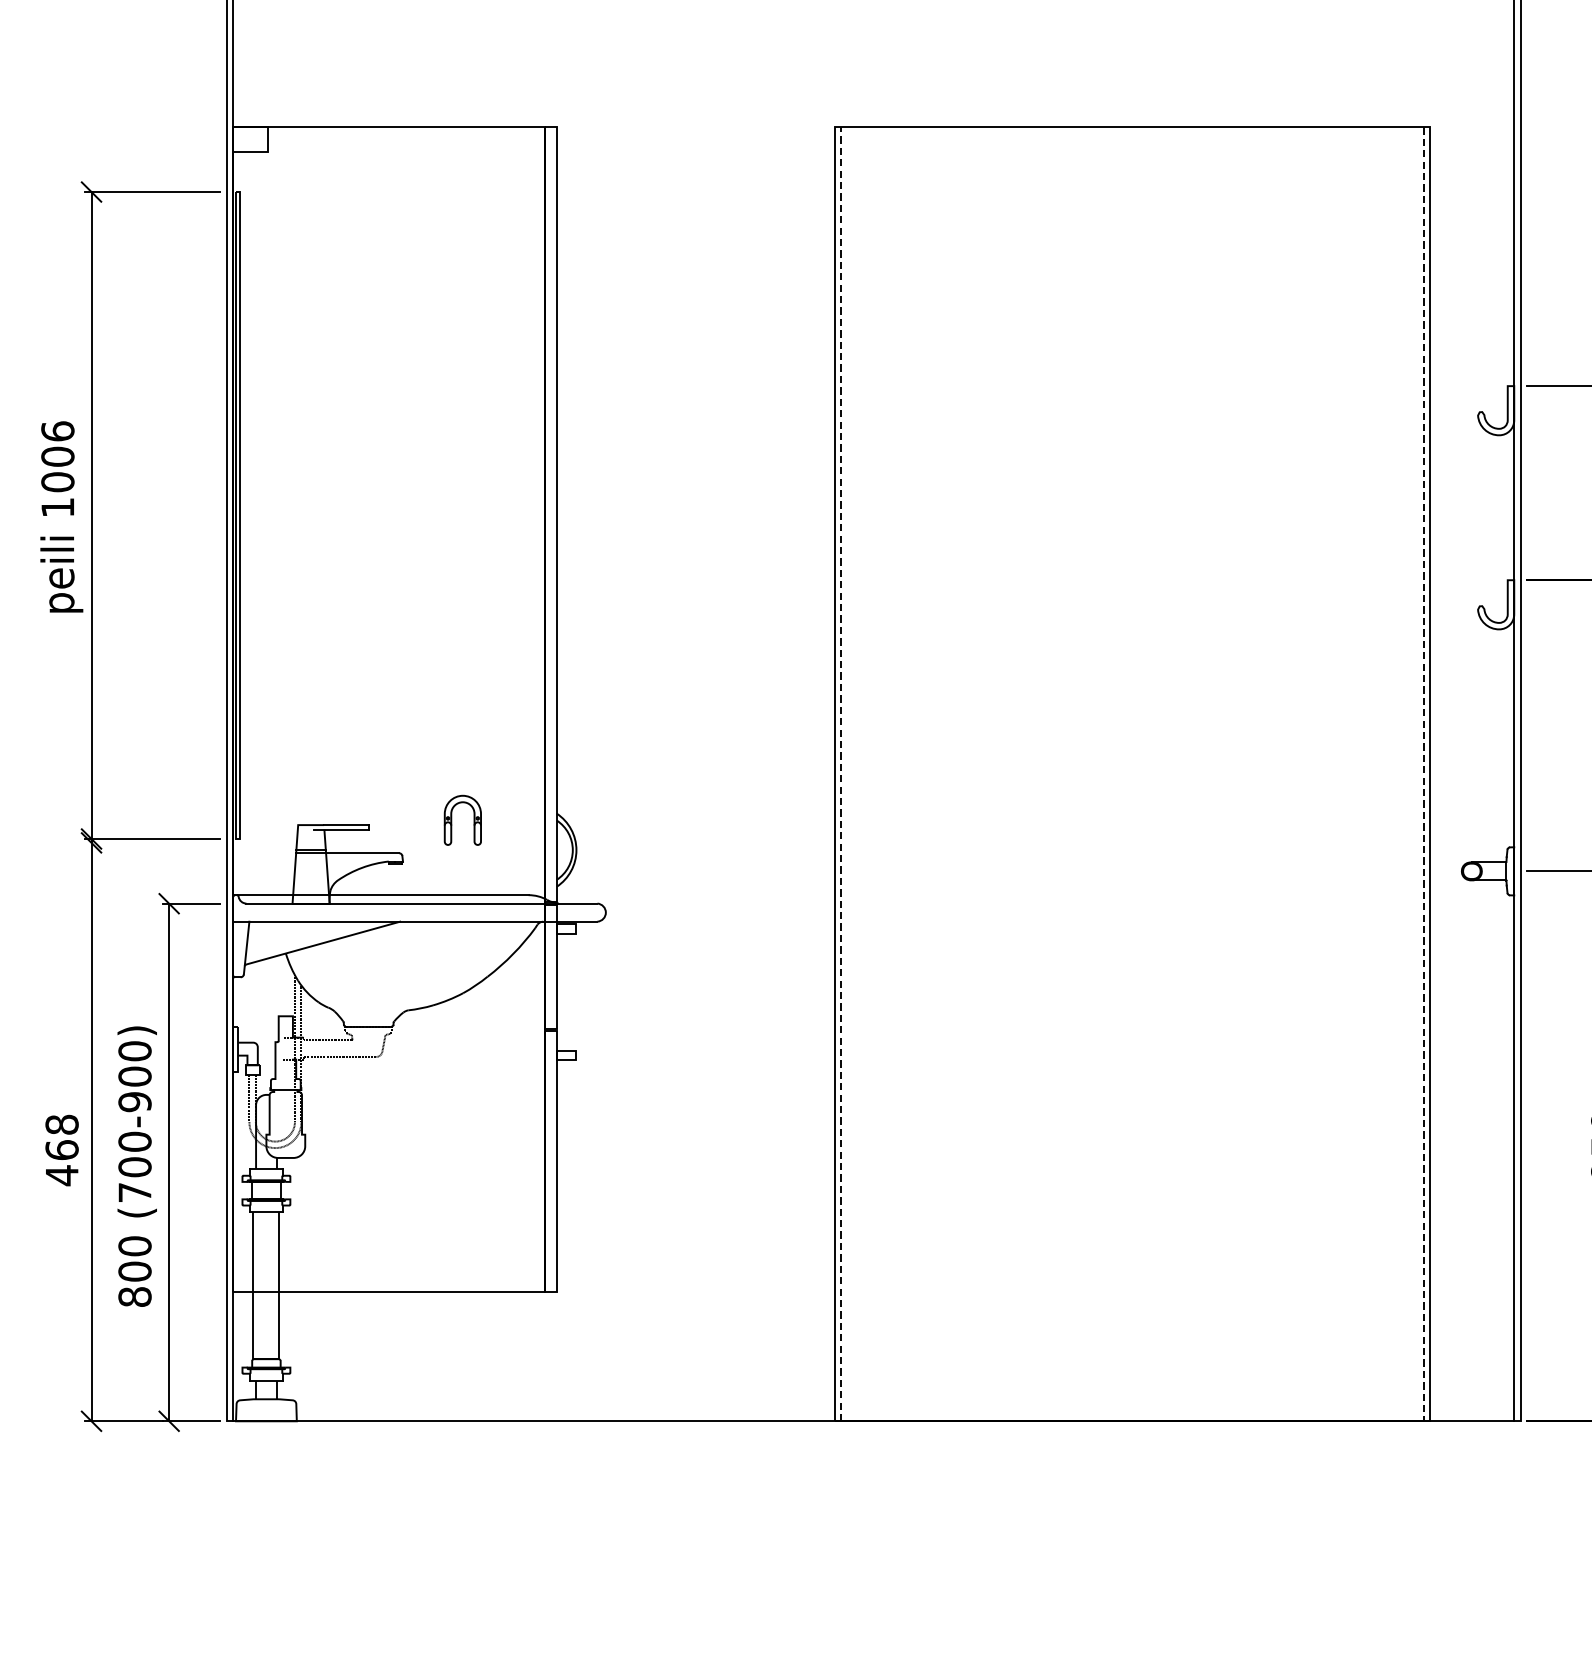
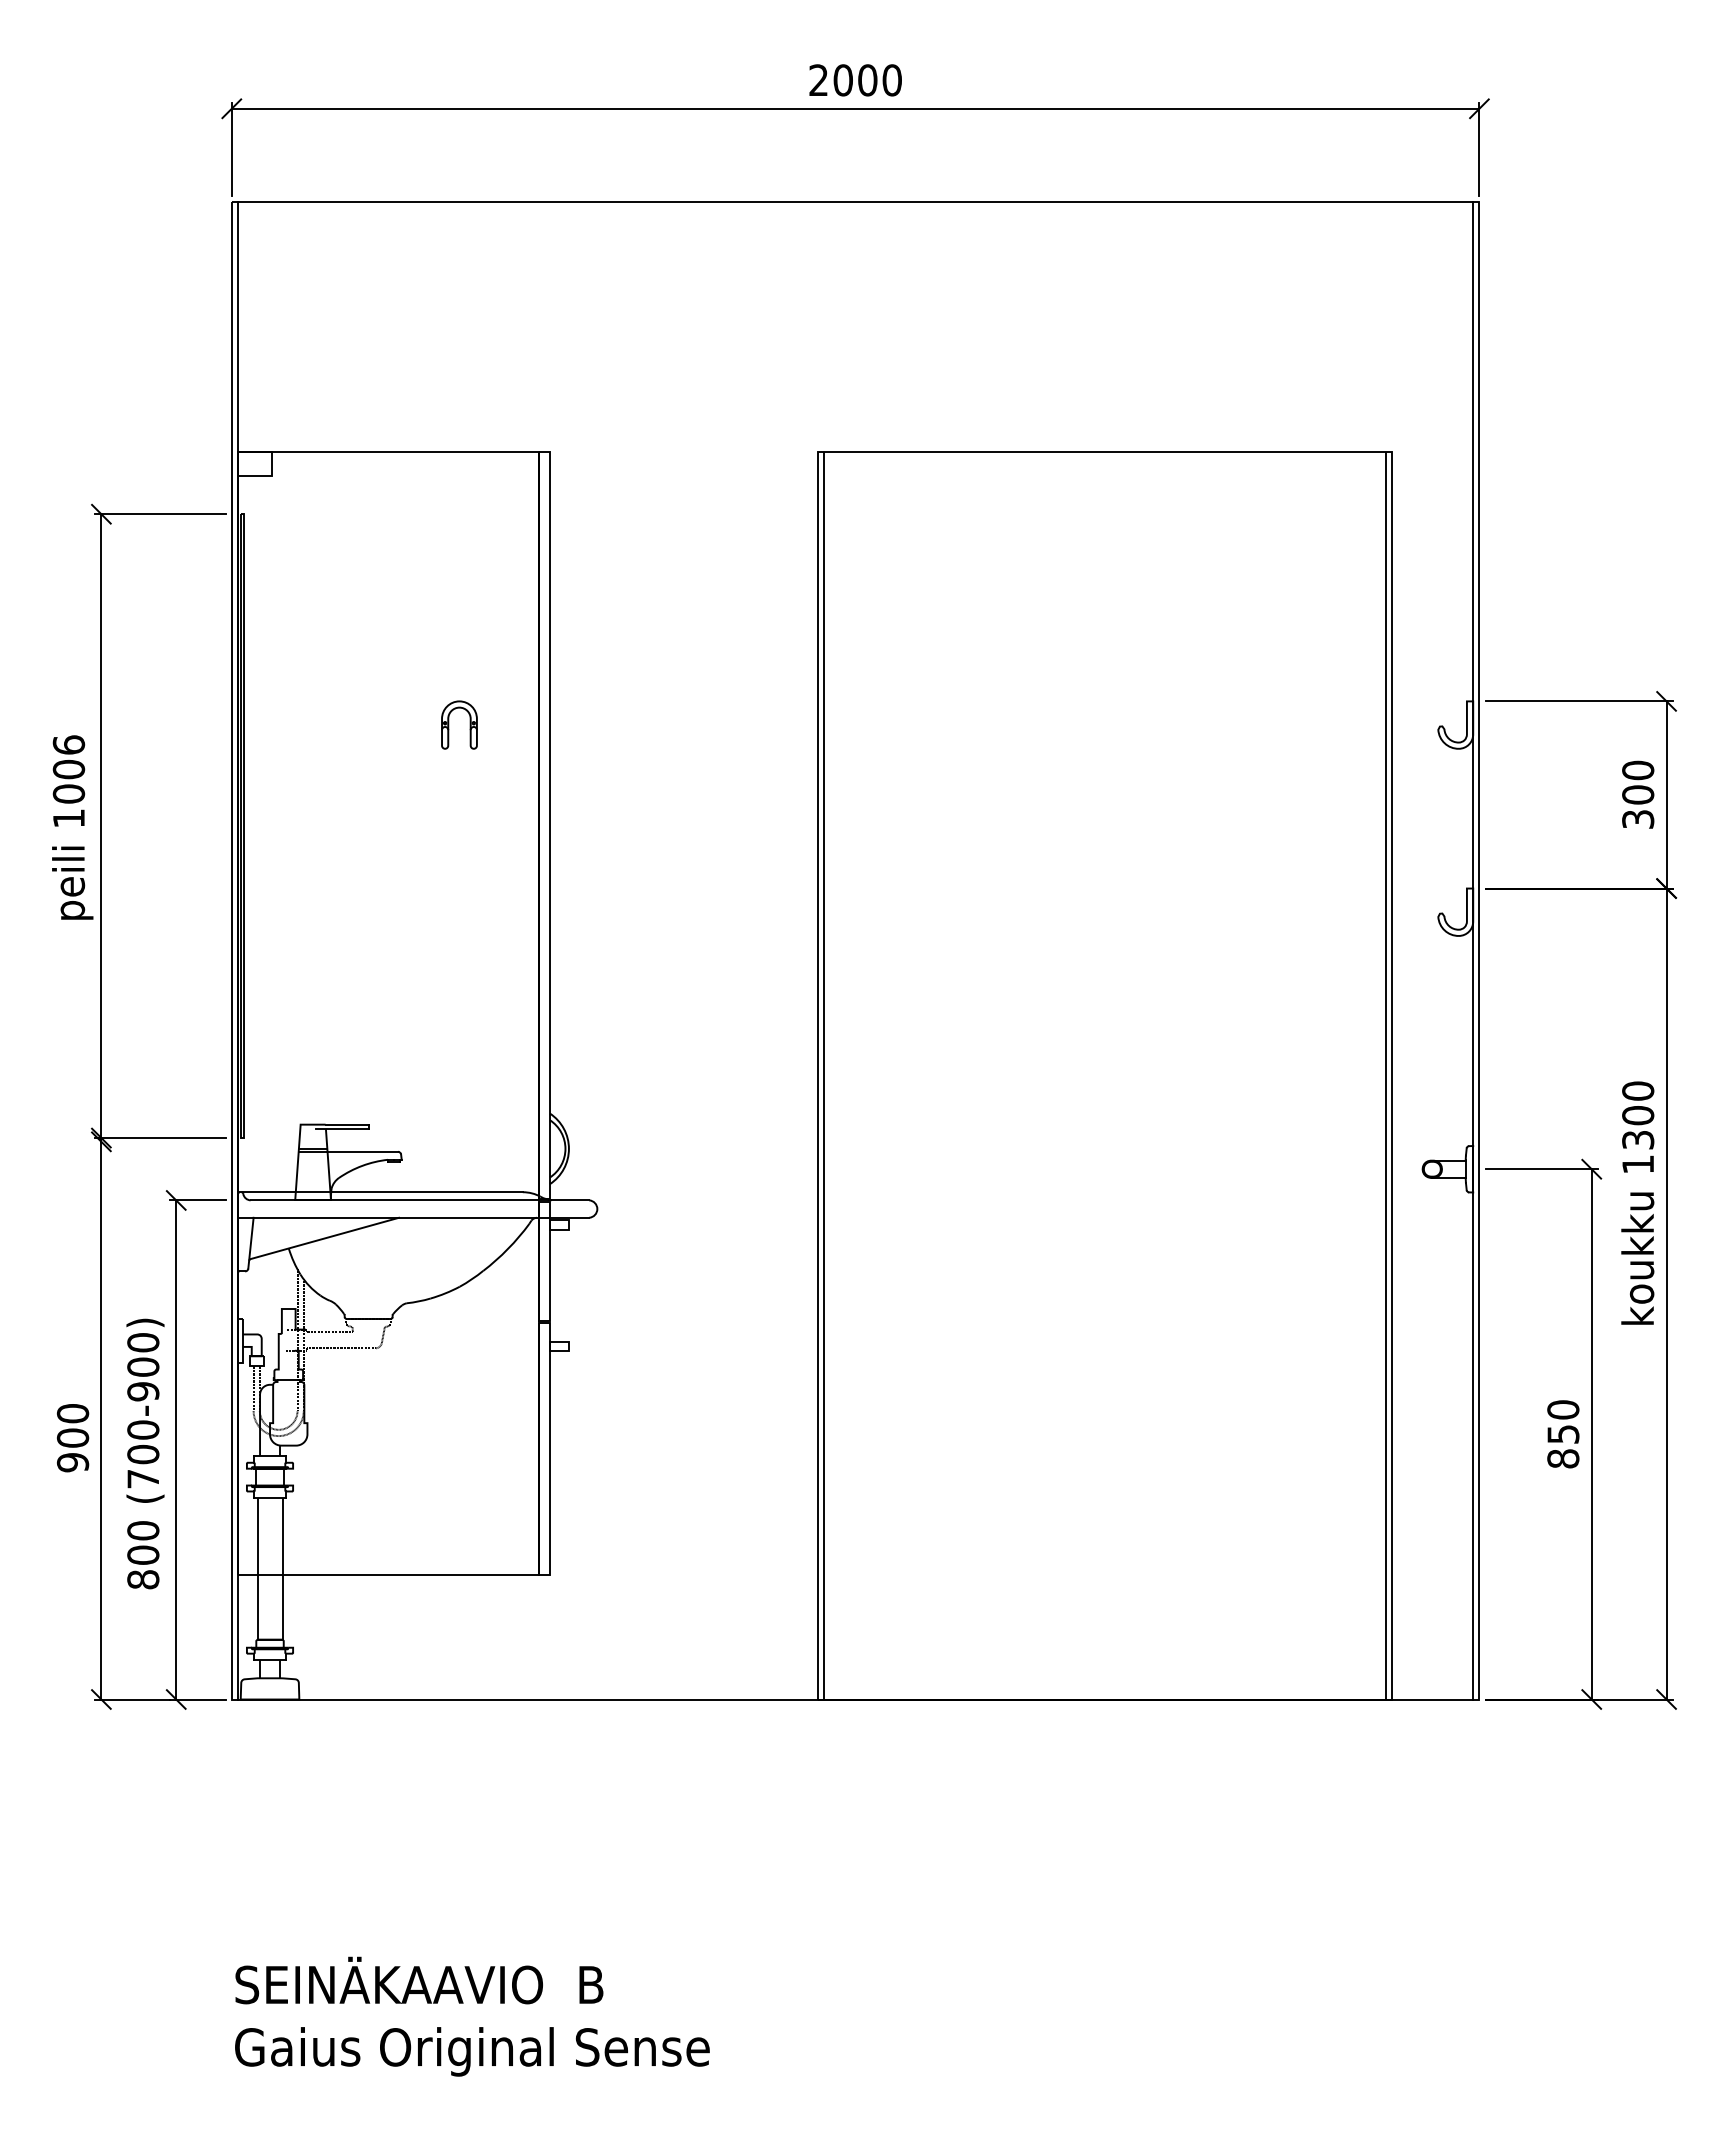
line: (841, 774) -> (824, 1075), dashed -> solid
line: (1423, 774) -> (1385, 1075), dashed -> solid
part: (452, 819) -> (449, 724), moved
text: (61, 1150) -> (72, 1438), 468 -> 900

